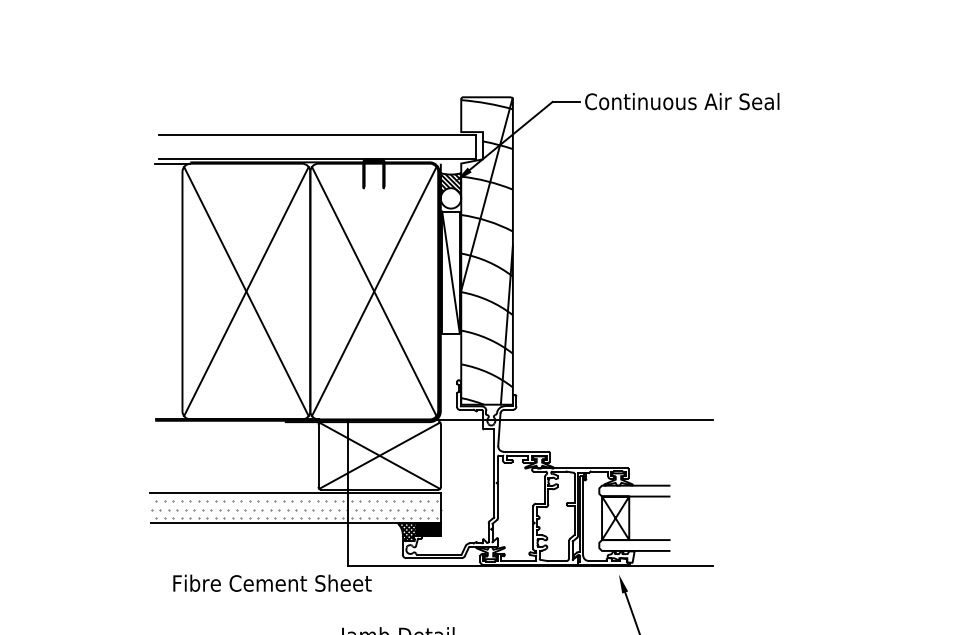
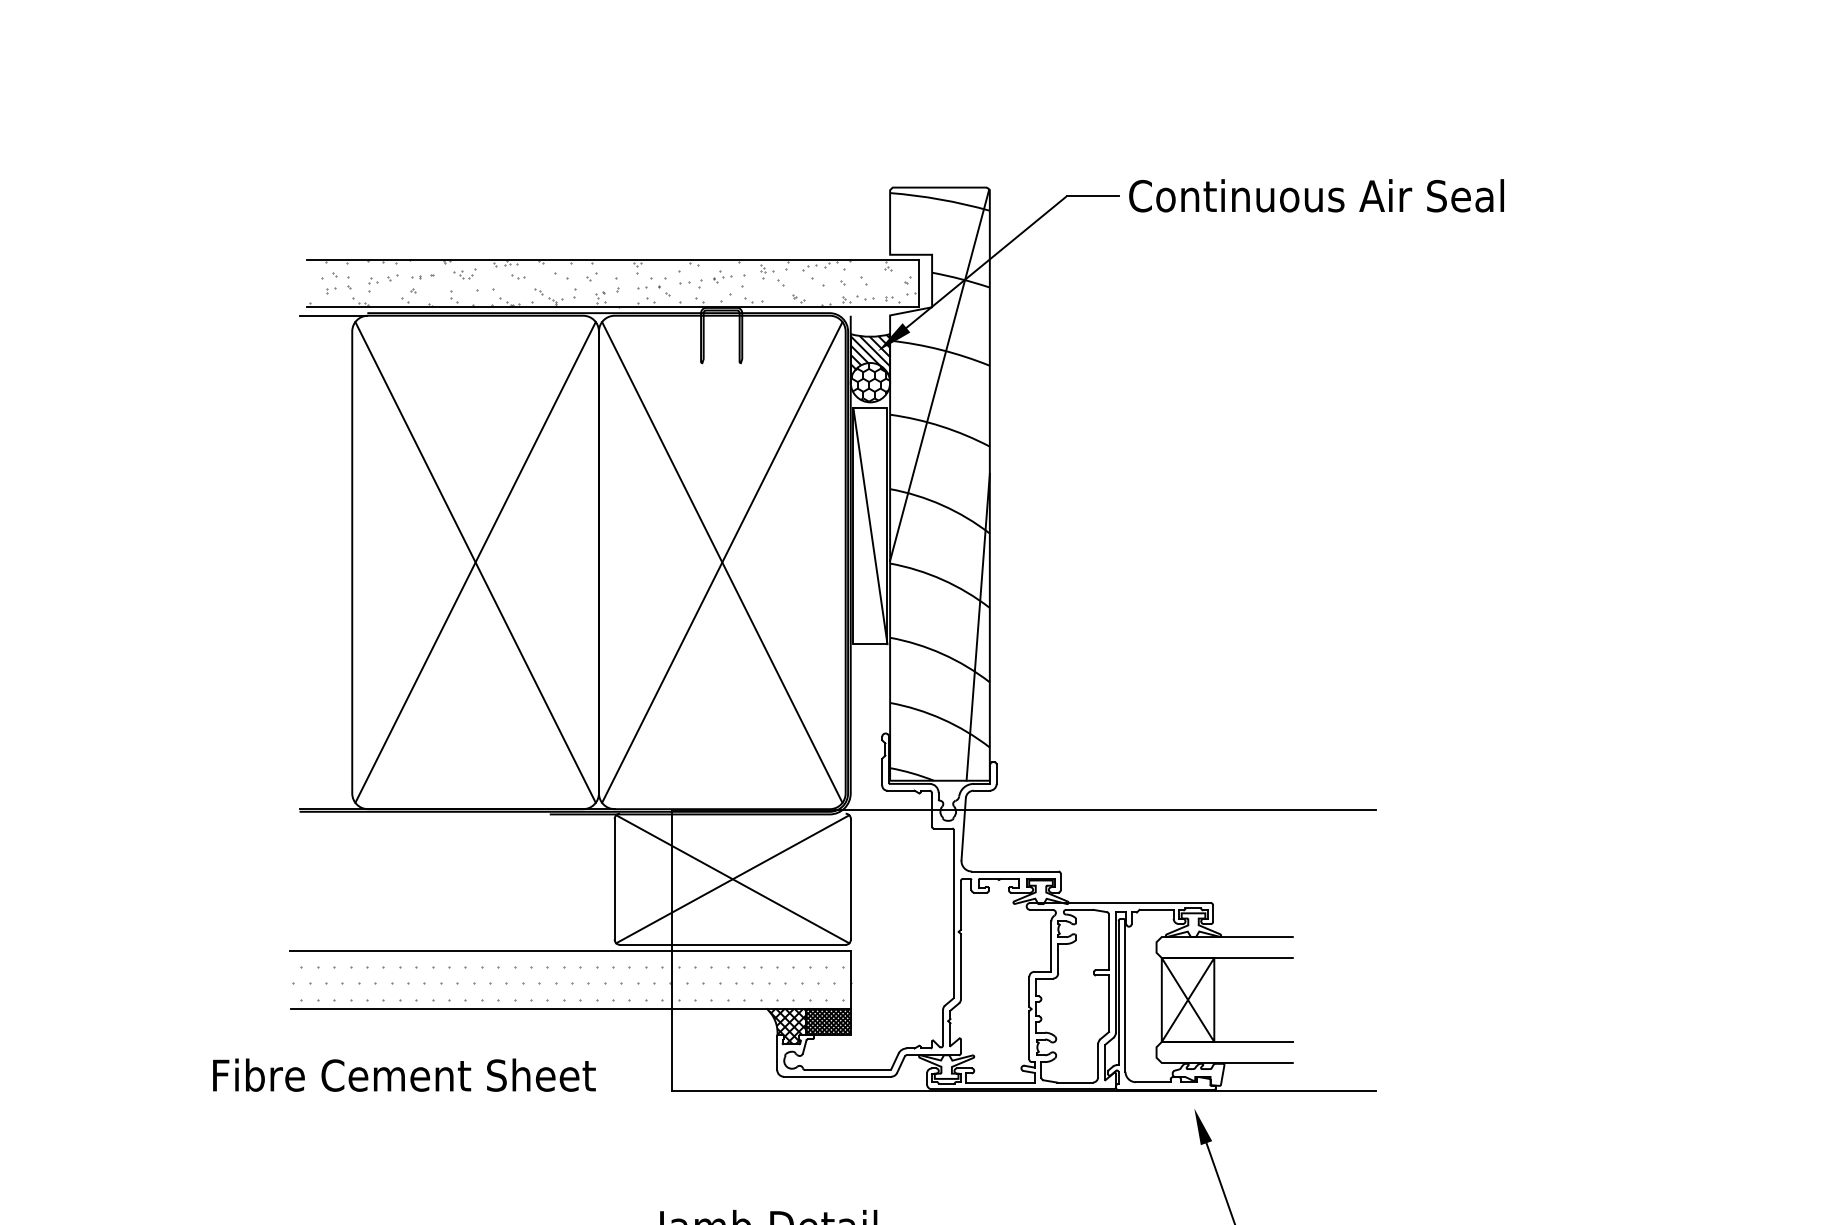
hatch: (317, 146) -> (612, 282), added
hatch: (450, 198) -> (869, 382), added
text: (272, 582) -> (404, 1073), moved

